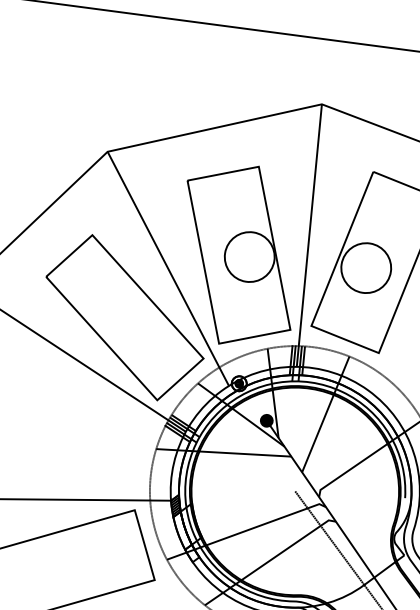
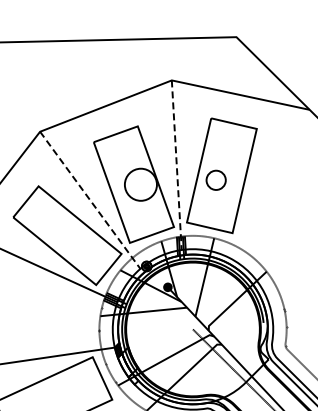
line: (308, 235) -> (176, 165), solid -> dashed
circle: (366, 268) -> (216, 180), size x0.6
line: (168, 269) -> (90, 200), solid -> dashed

